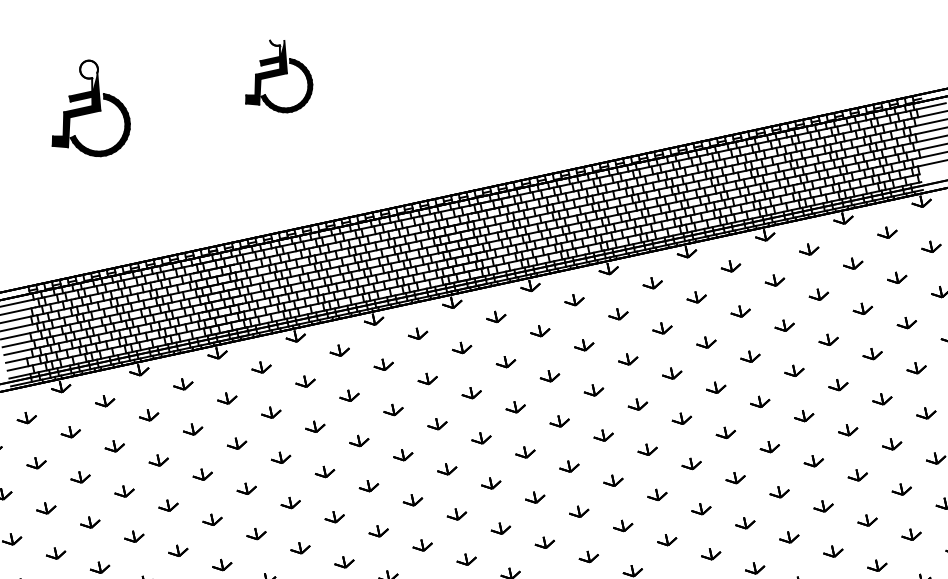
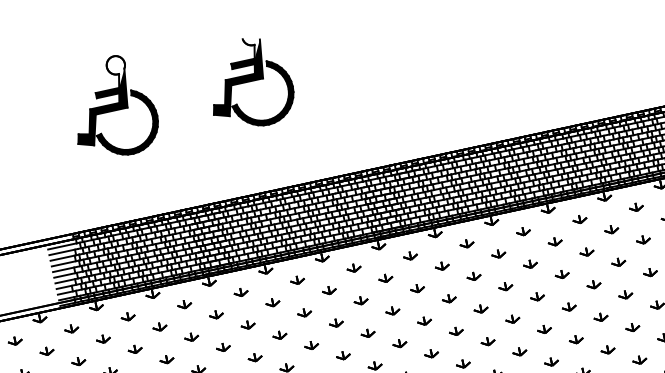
part: (279, 76) -> (254, 82), size x1.67
part: (91, 108) -> (118, 105), size x1.43

